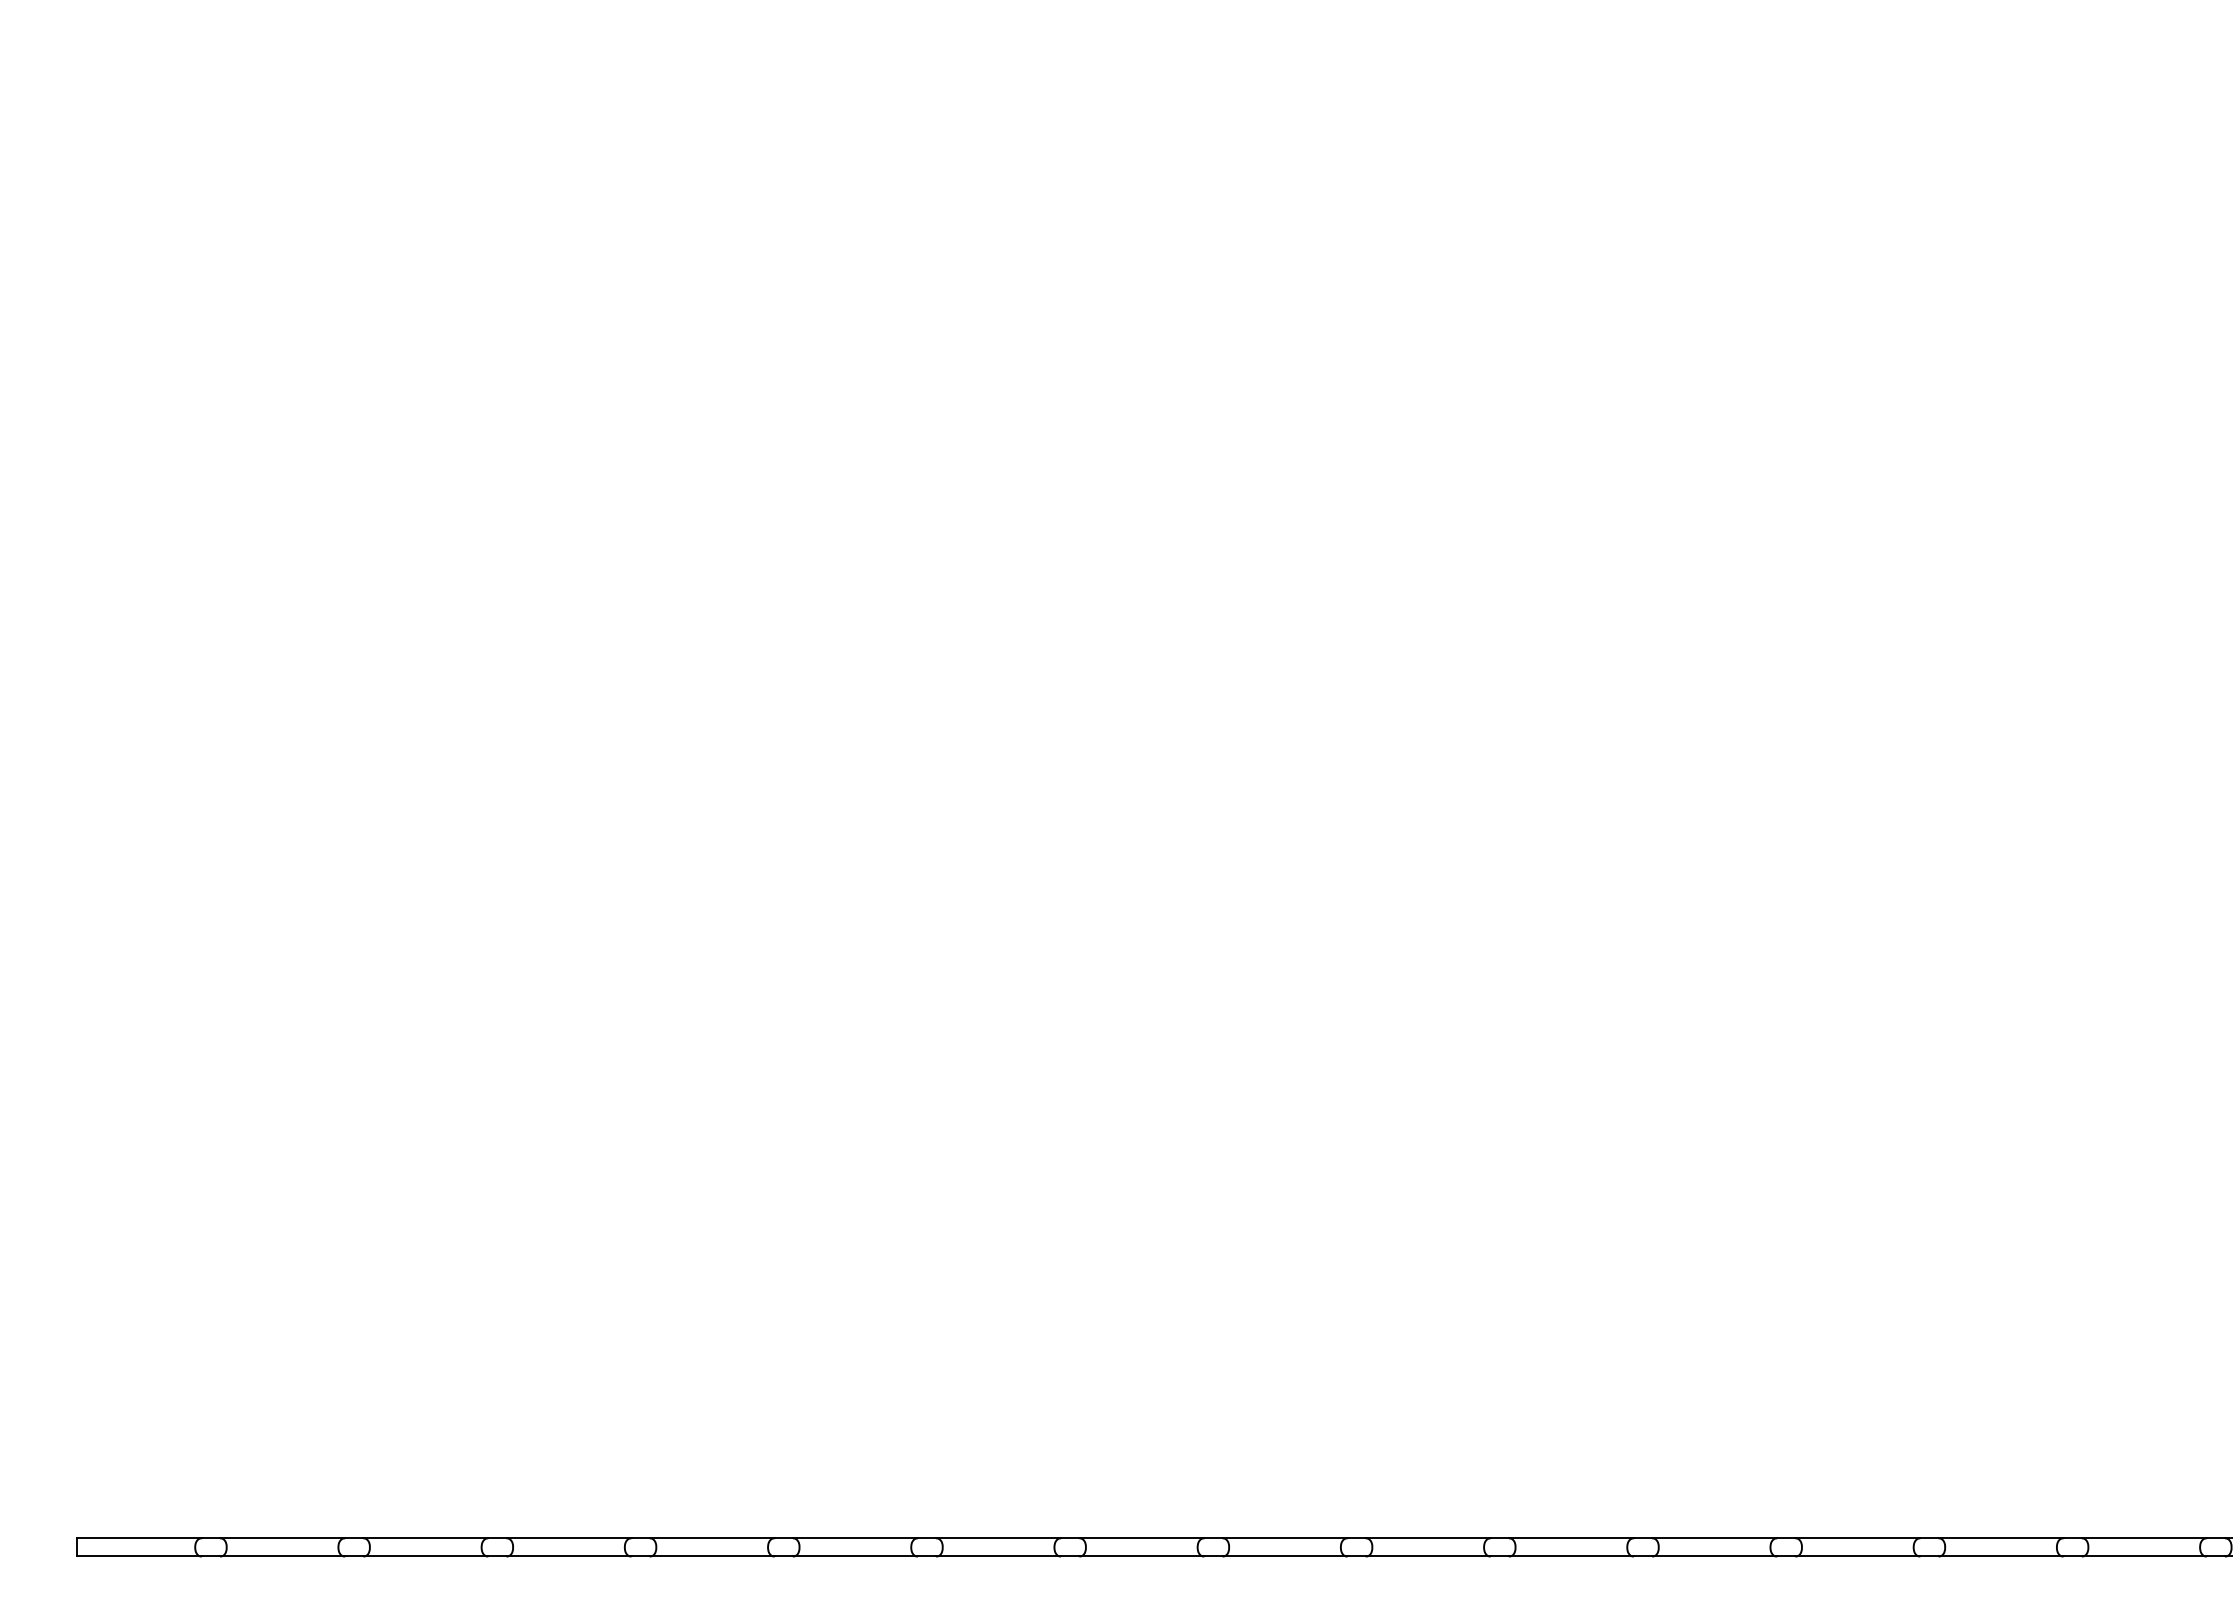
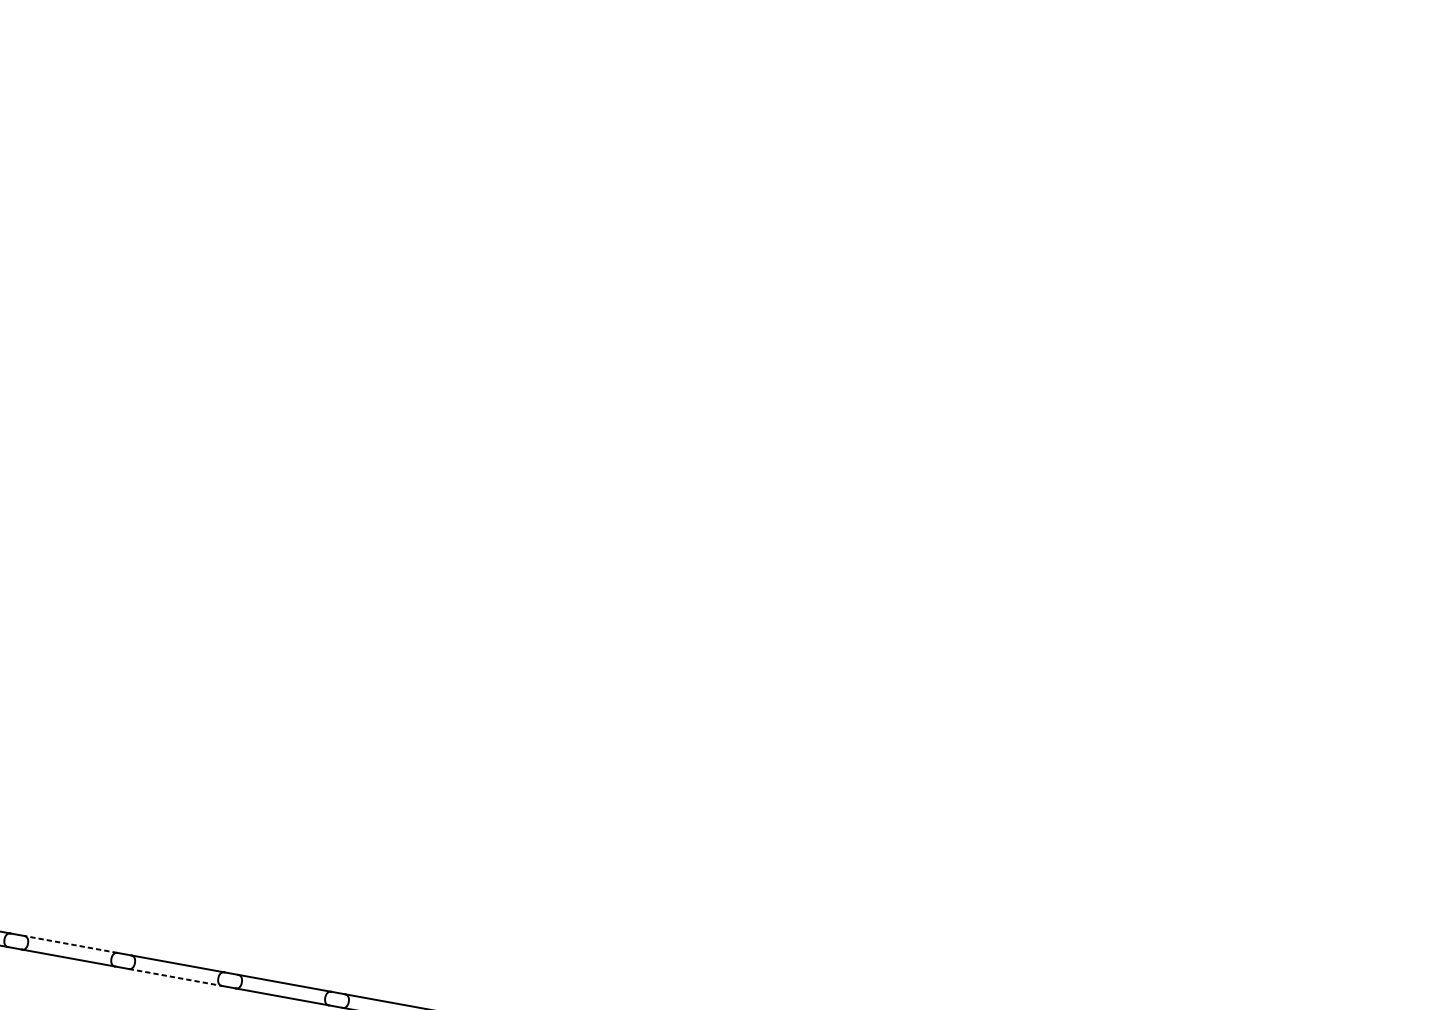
line: (569, 1538) -> (71, 944), solid -> dashed
line: (712, 1556) -> (175, 977), solid -> dashed

